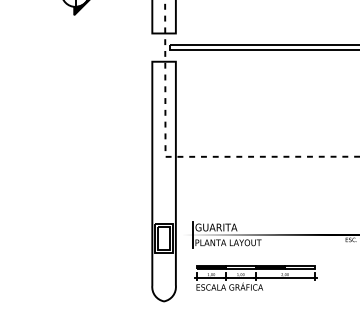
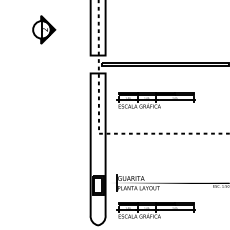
part: (254, 104) -> (155, 100), added

